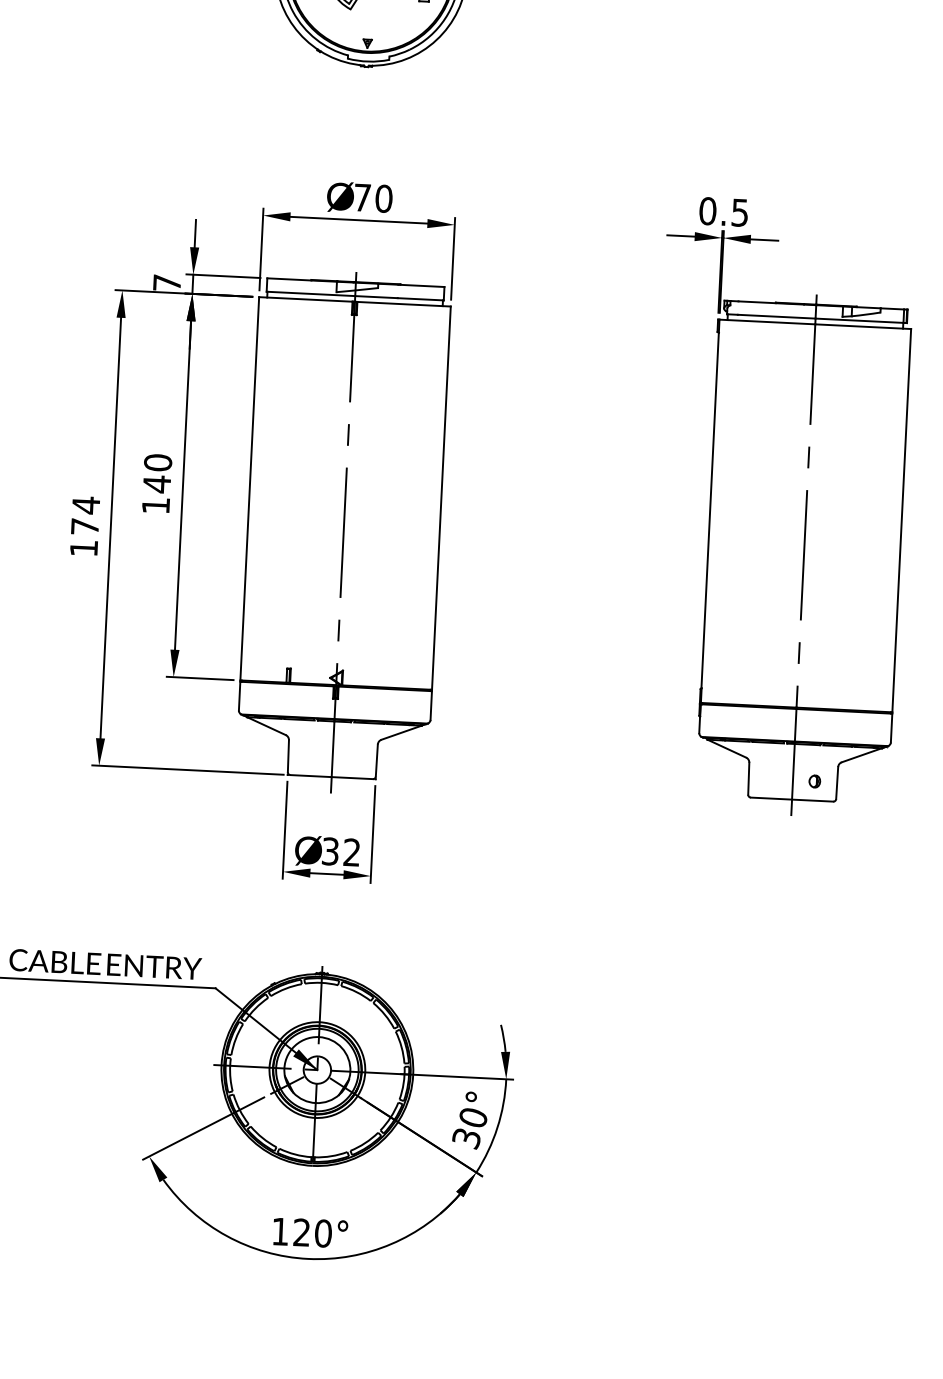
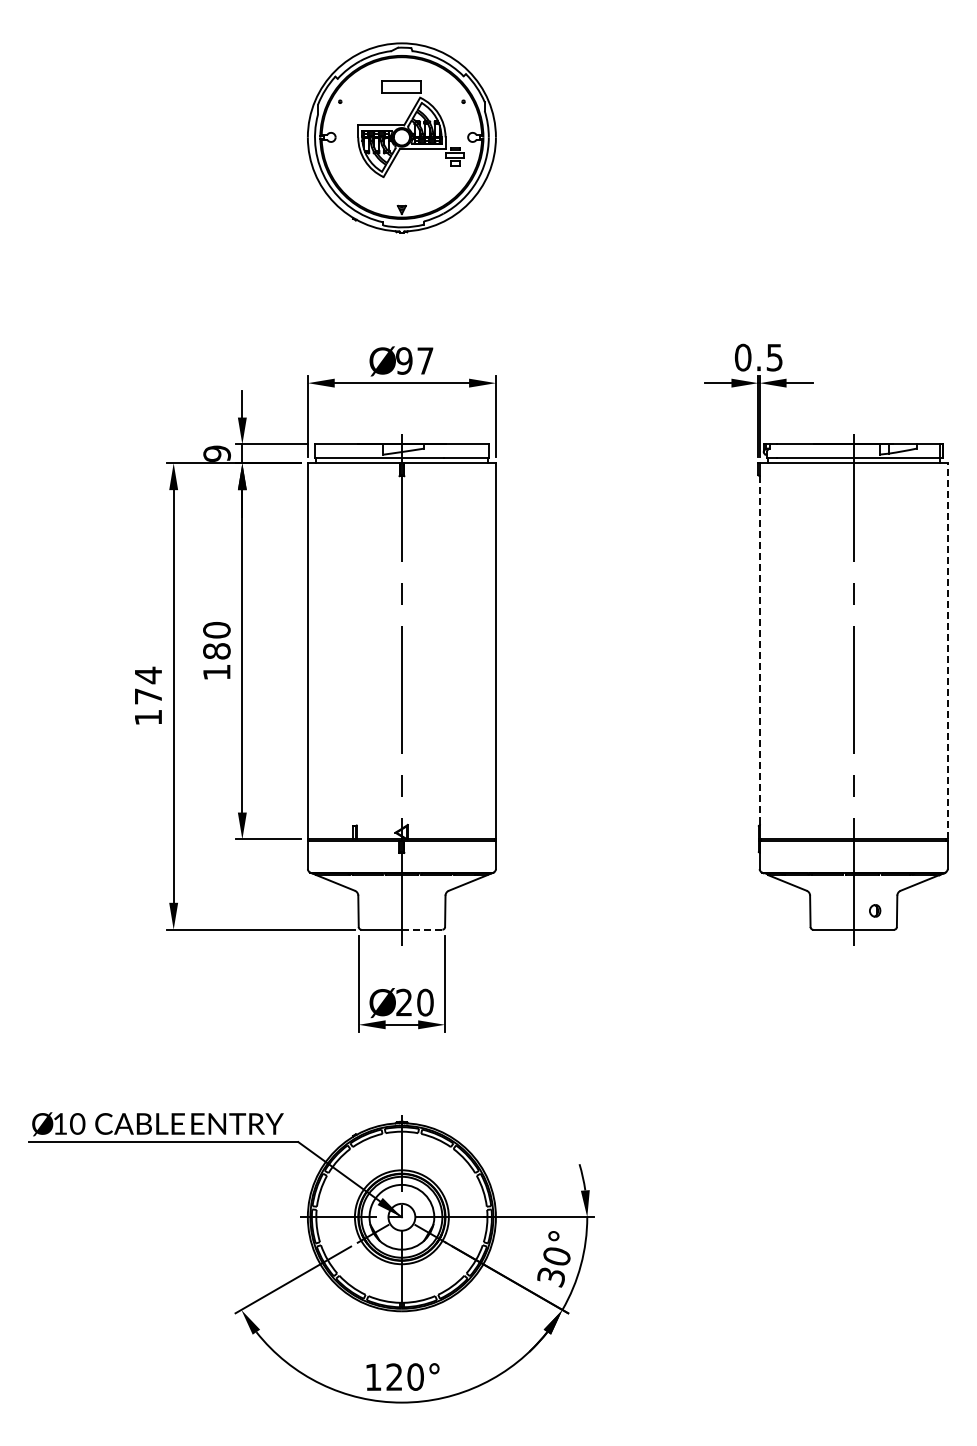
text: (372, 197) -> (414, 360), 70 -> 97
text: (167, 282) -> (217, 453), 7 -> 9
text: (156, 484) -> (216, 651), 140 -> 180
line: (709, 510) -> (759, 650), solid -> dashed
line: (901, 519) -> (947, 650), solid -> dashed
line: (352, 777) -> (422, 929), solid -> dashed
text: (340, 851) -> (414, 1002), 32 -> 20

